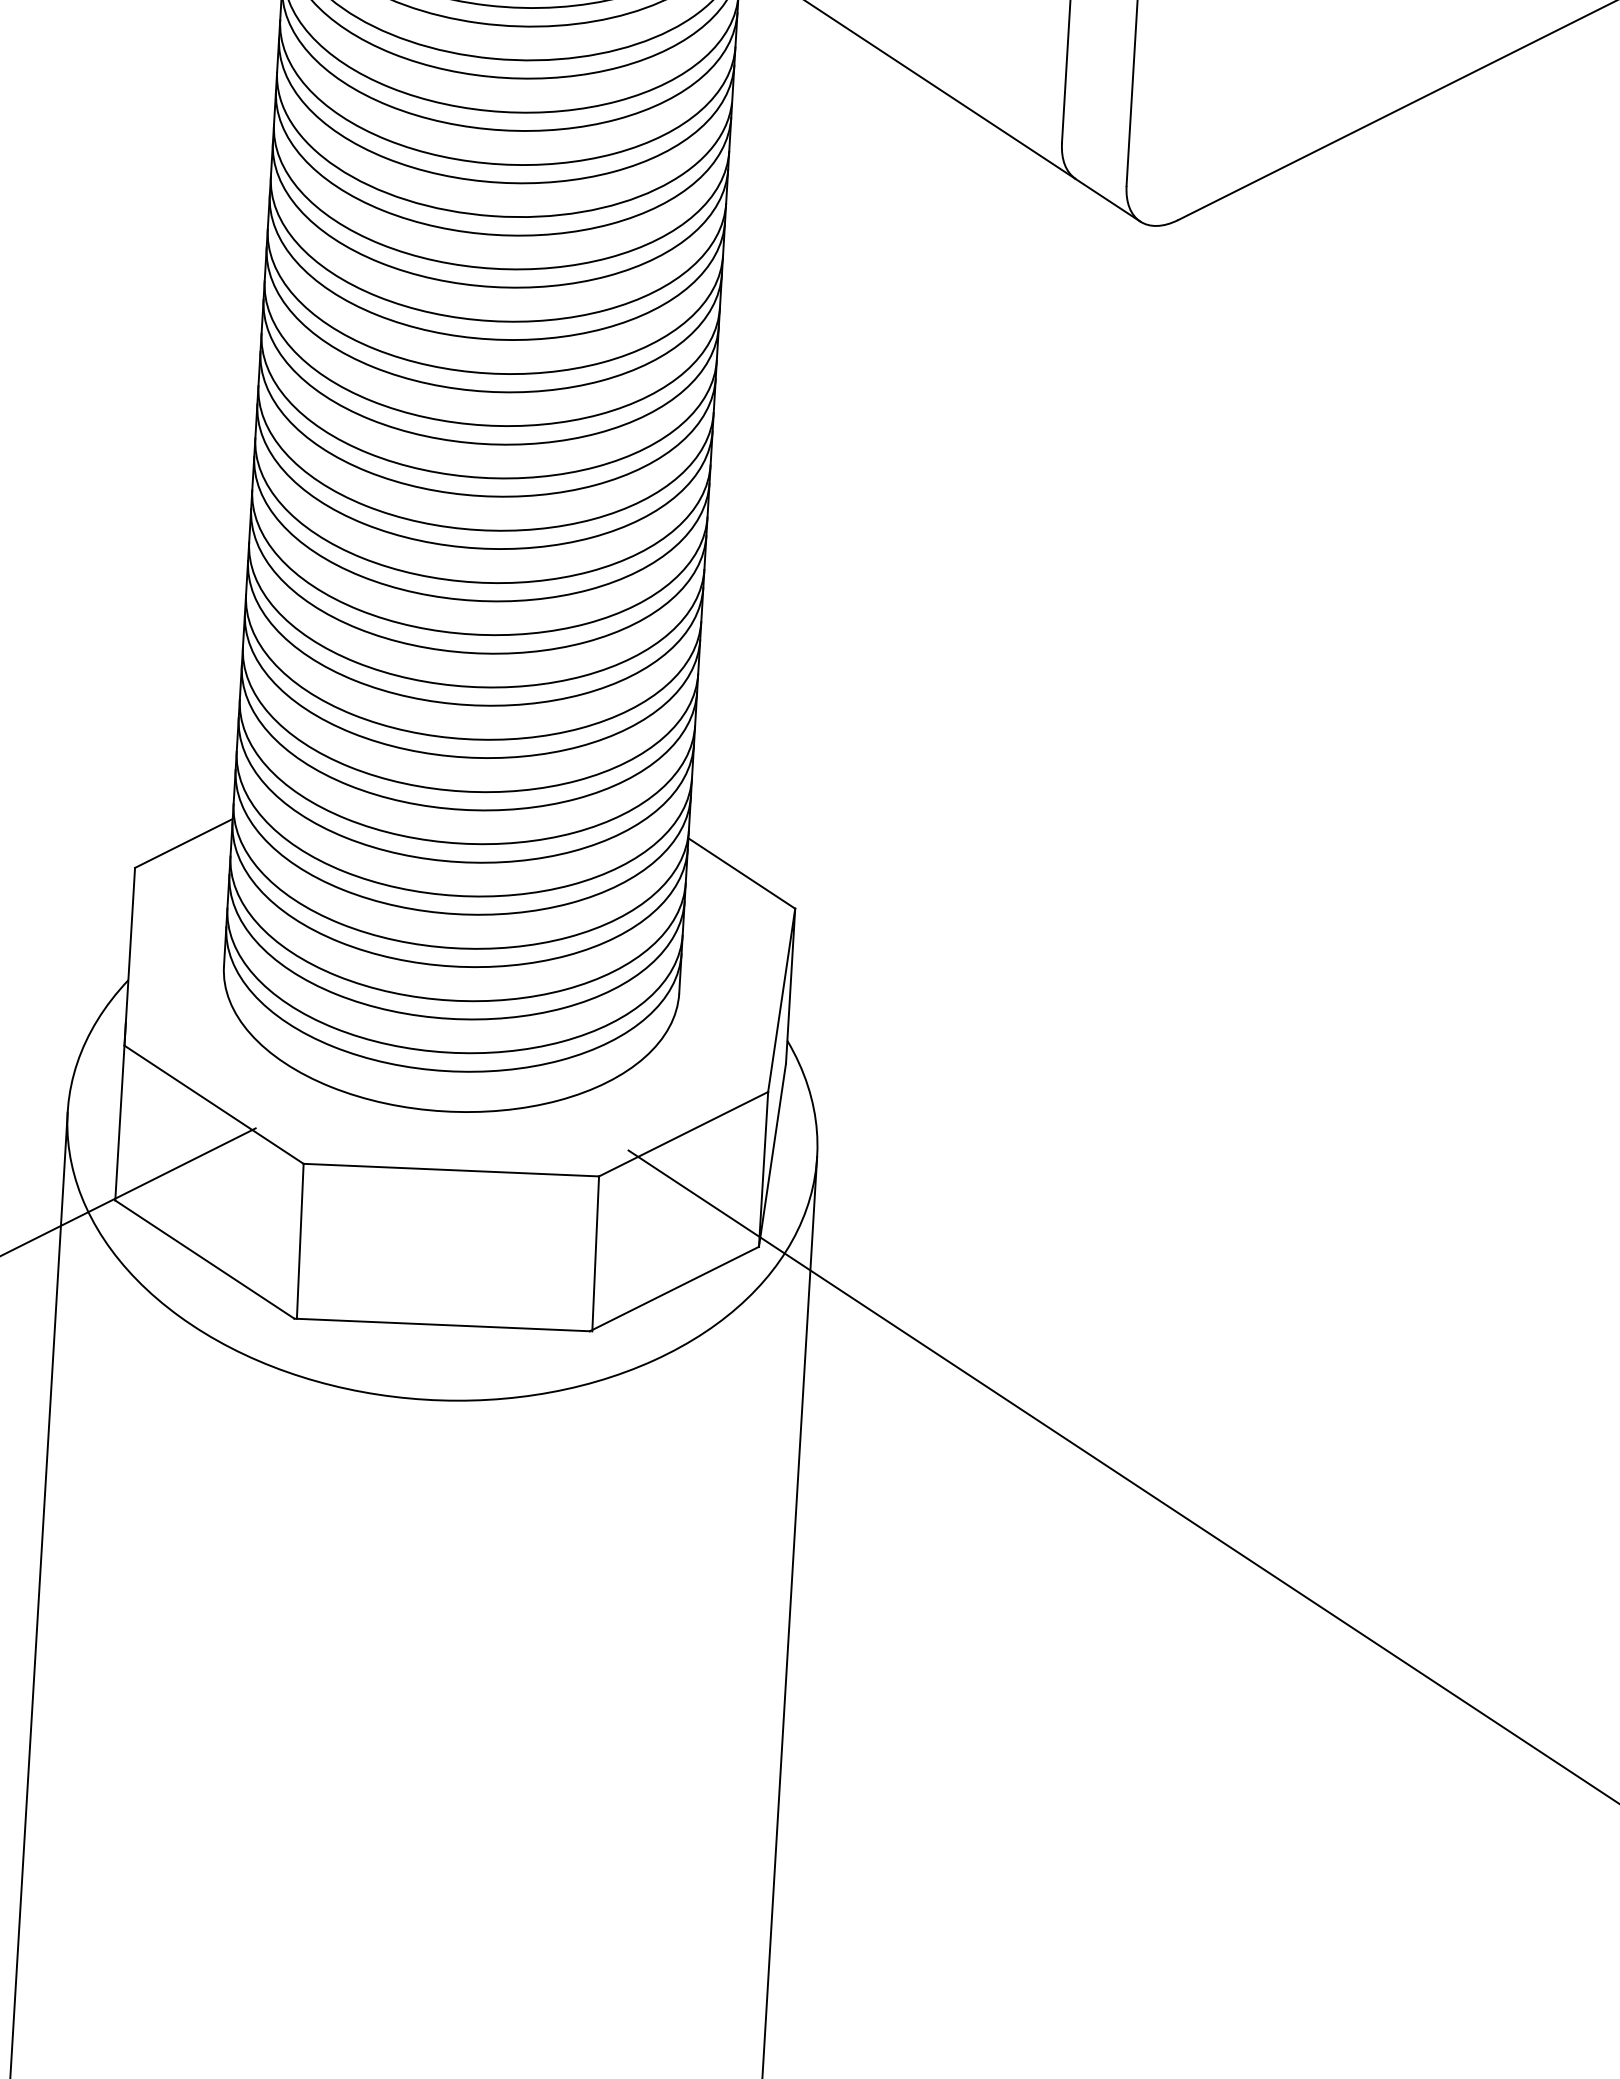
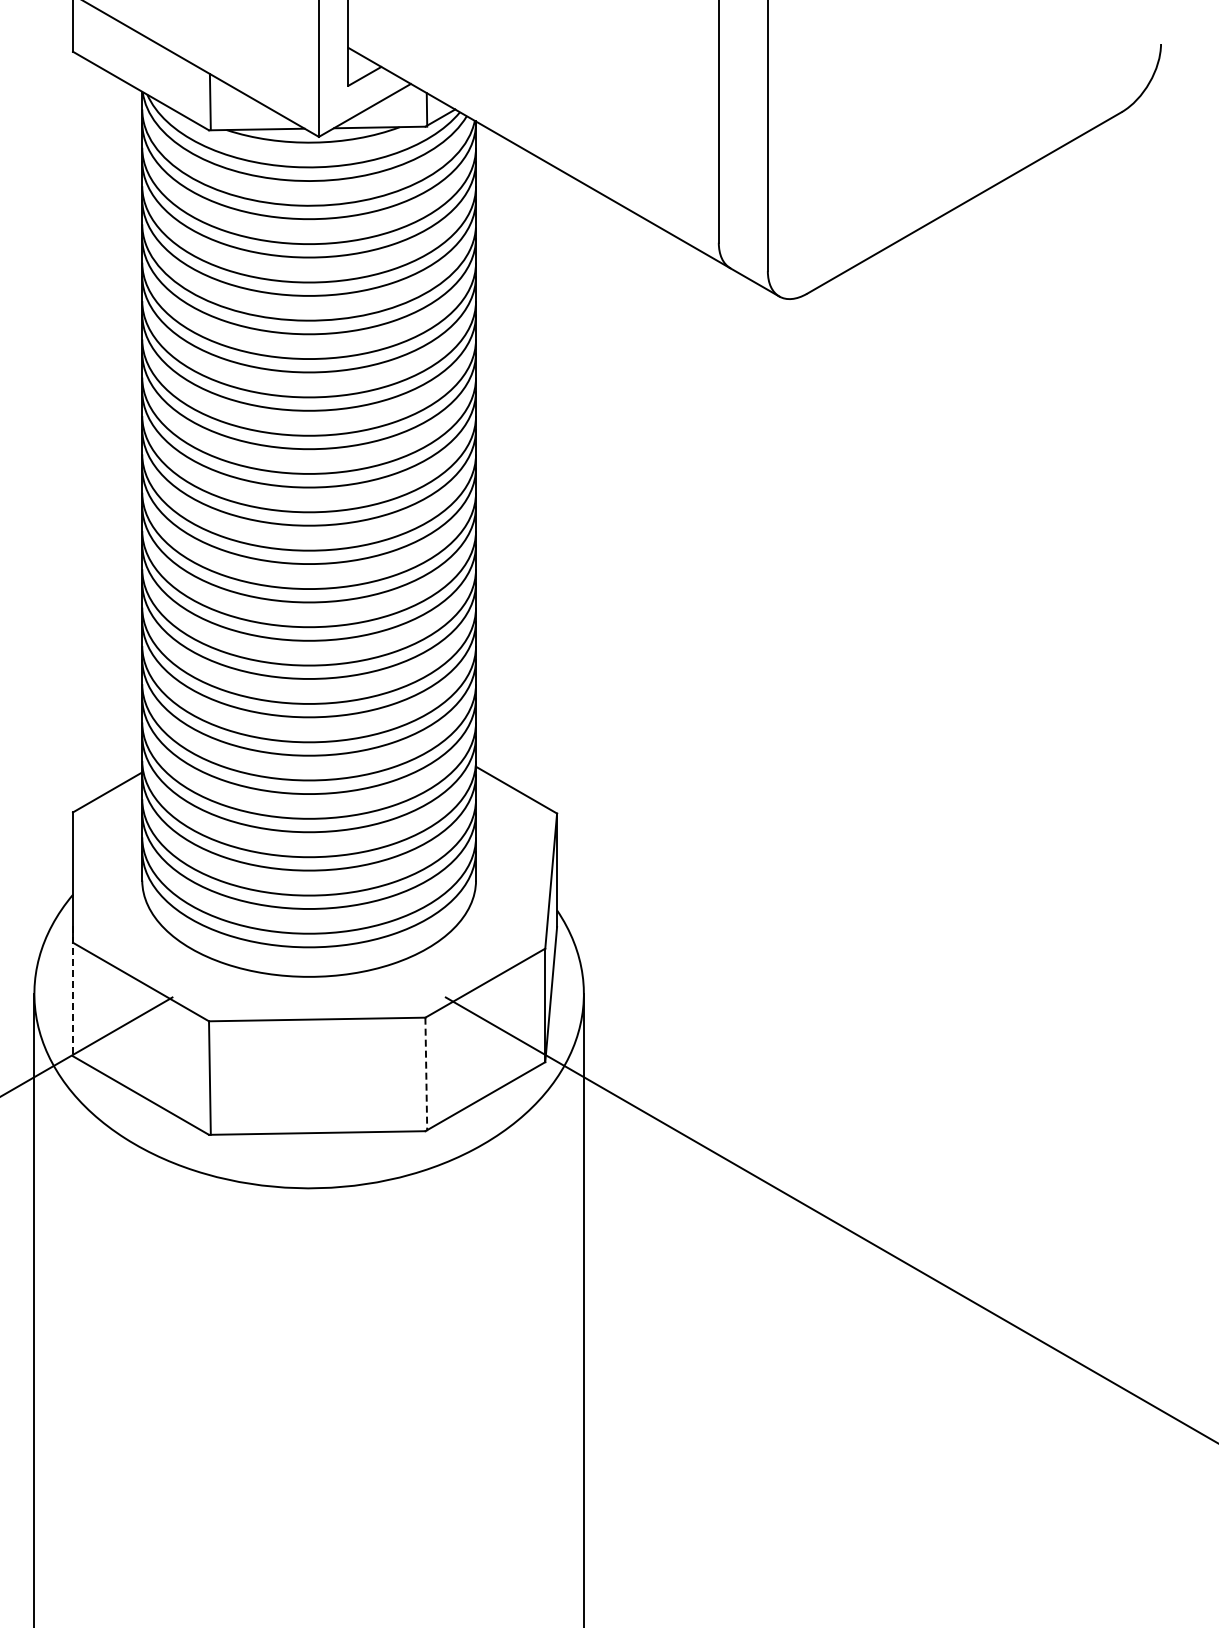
line: (121, 1112) -> (73, 991), solid -> dashed
line: (595, 1254) -> (426, 1074), solid -> dashed

